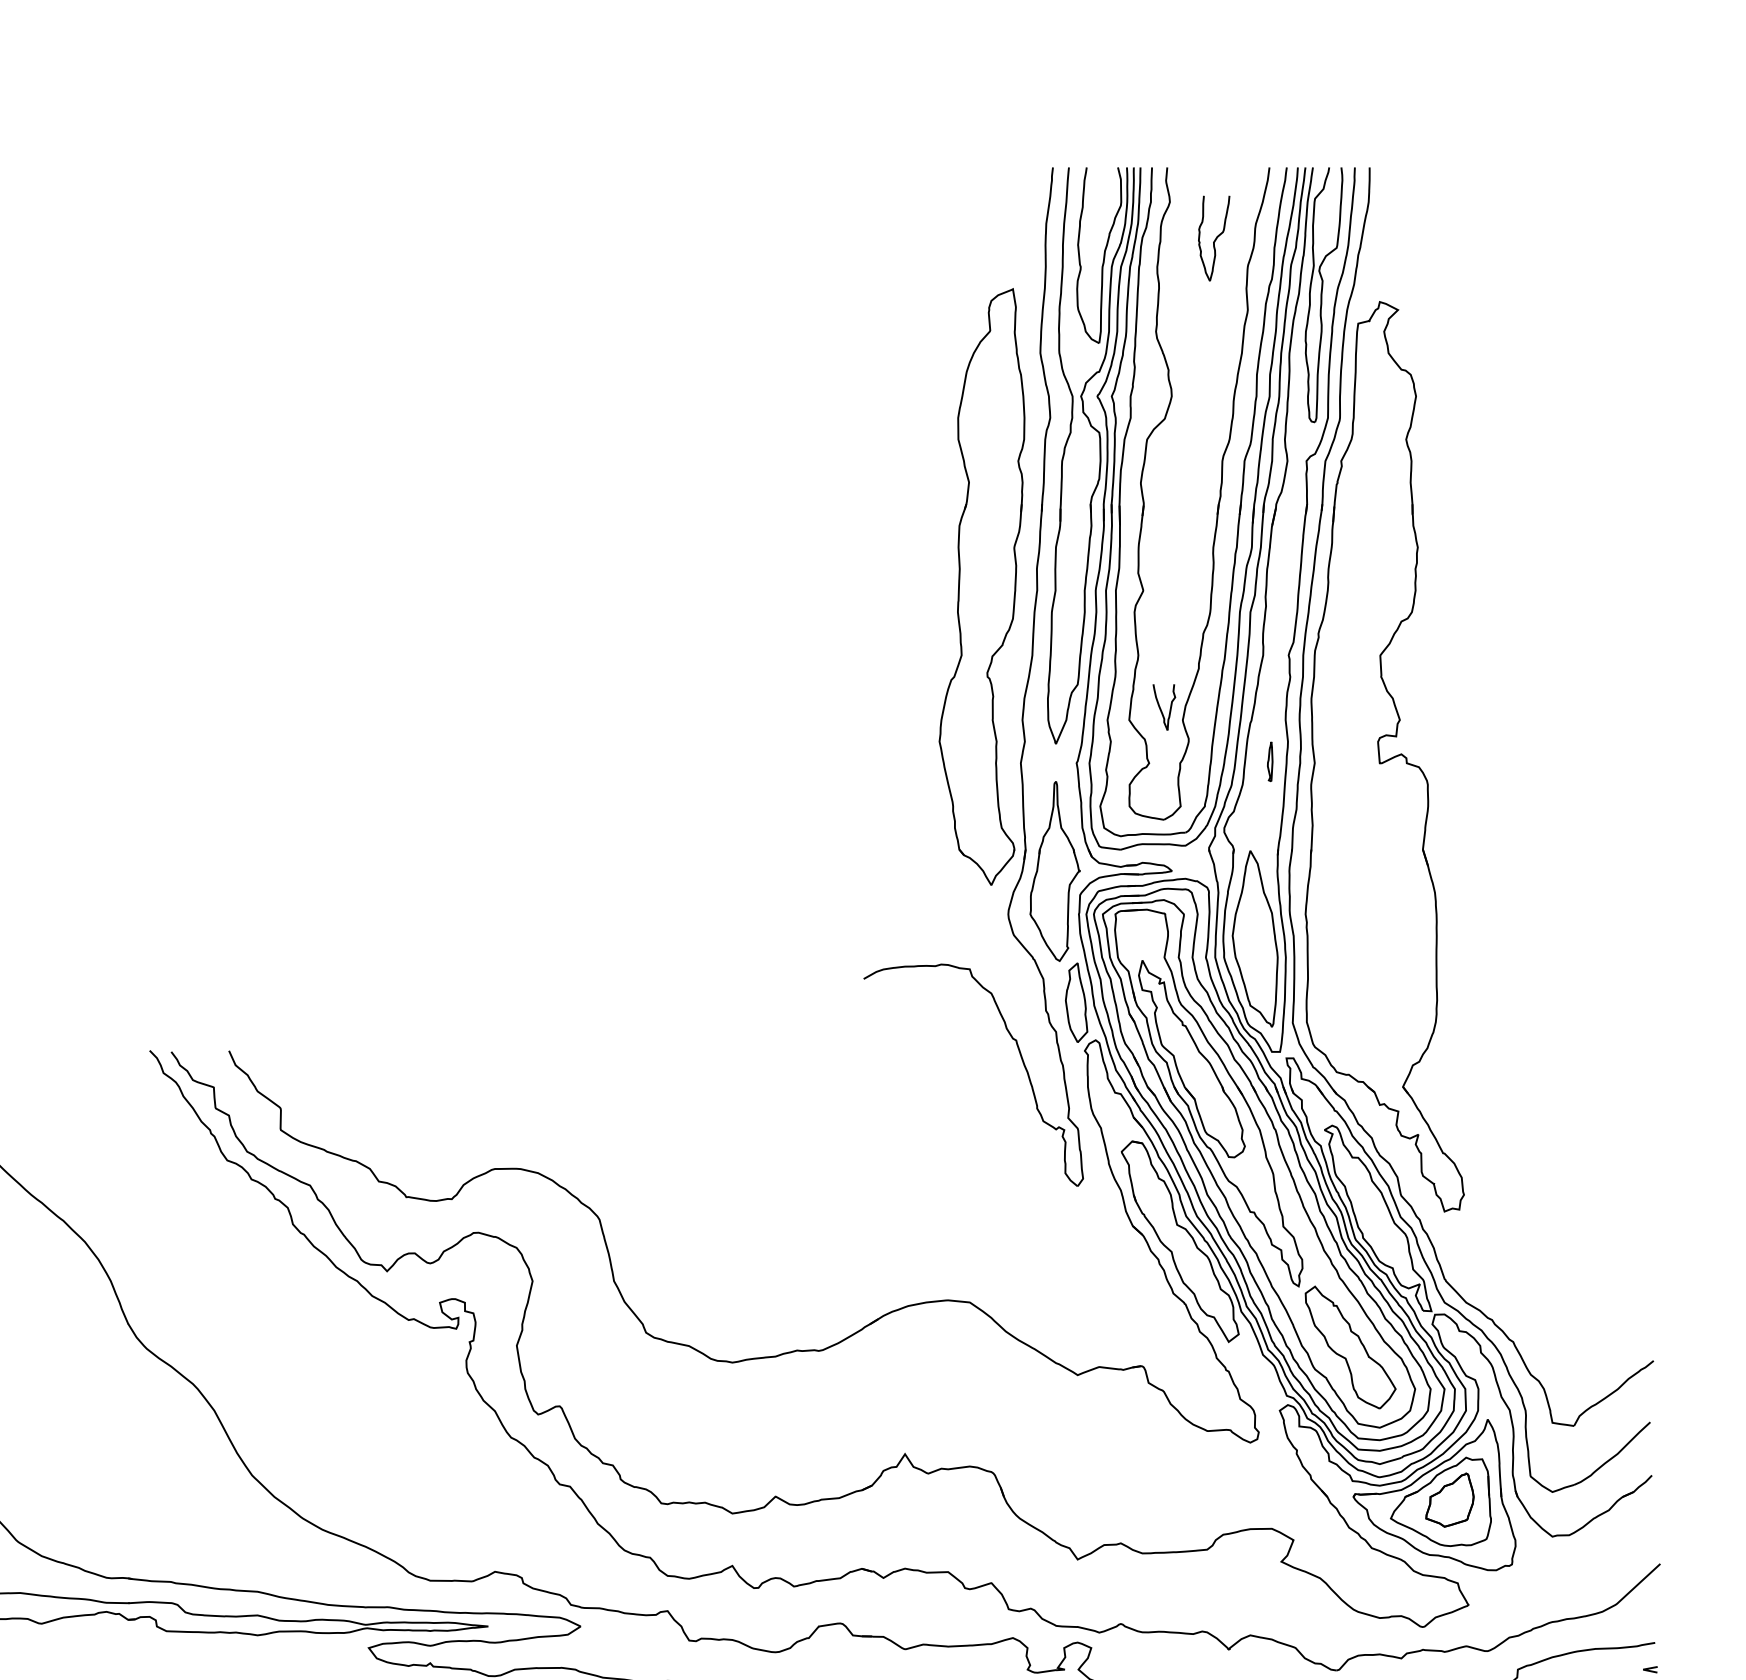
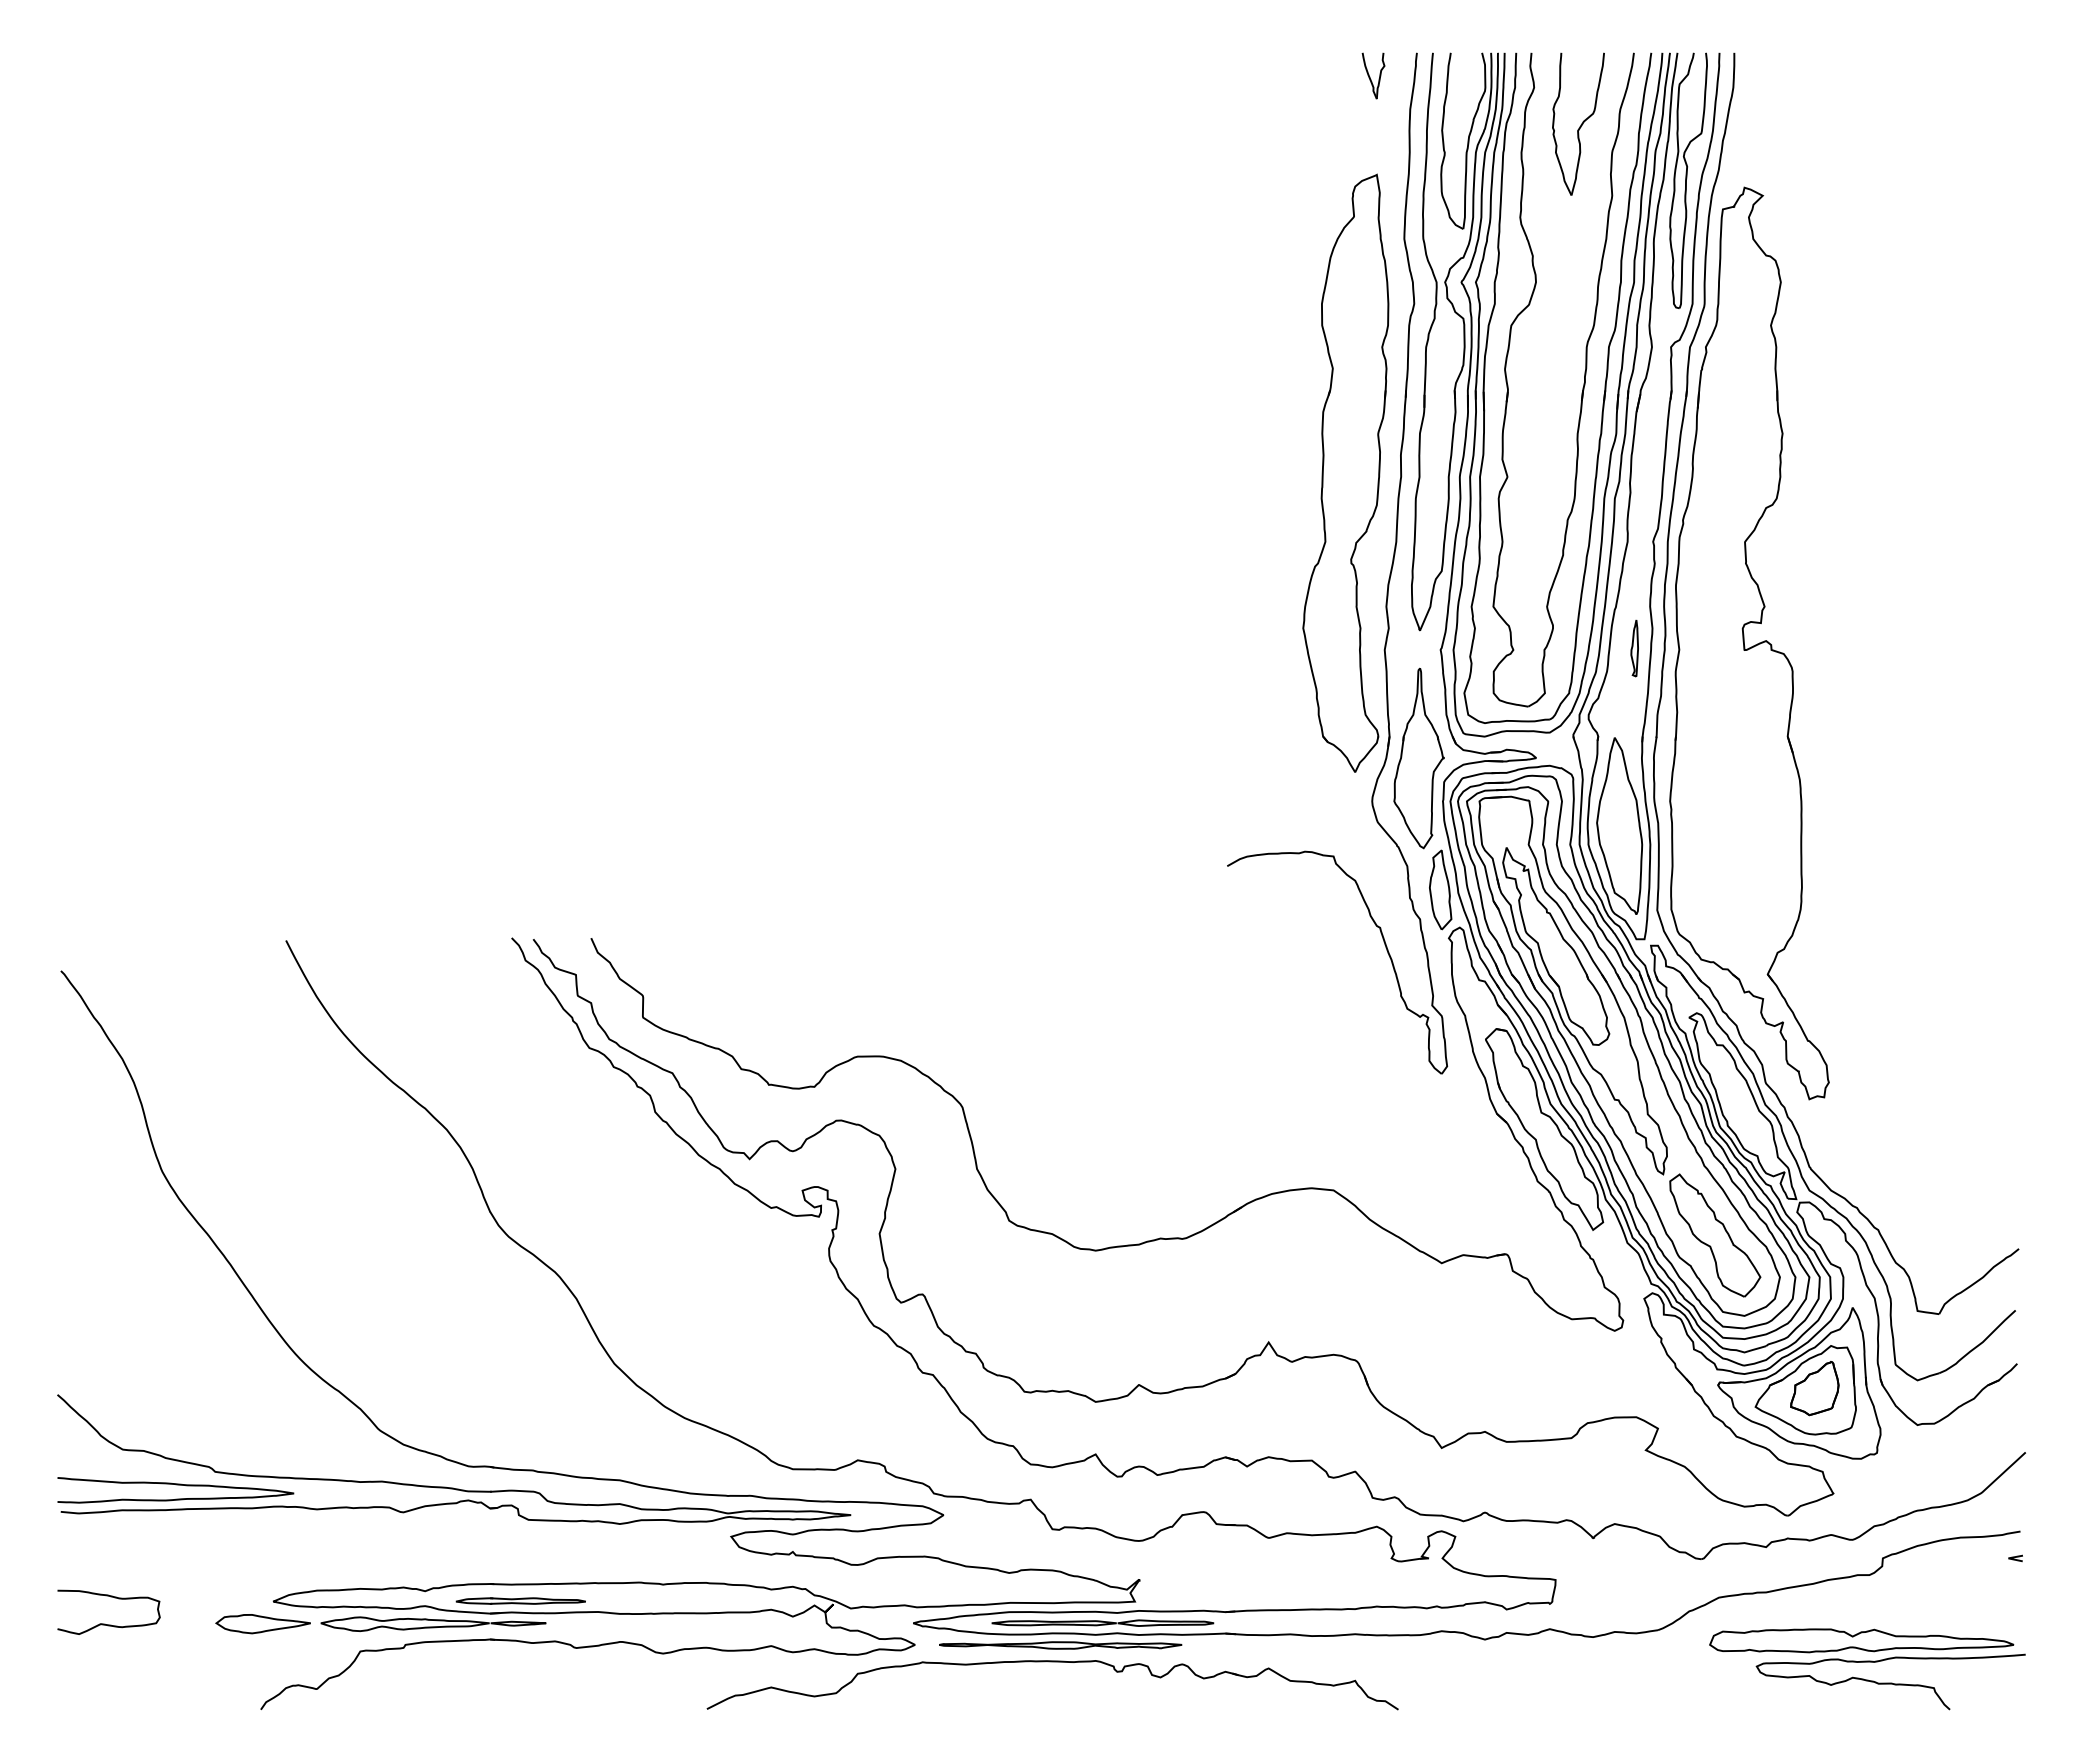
part: (1214, 237) -> (1578, 123), size x1.67
part: (1164, 706) -> (1373, 75), moved
part: (1270, 761) -> (1634, 648), size x1.43

